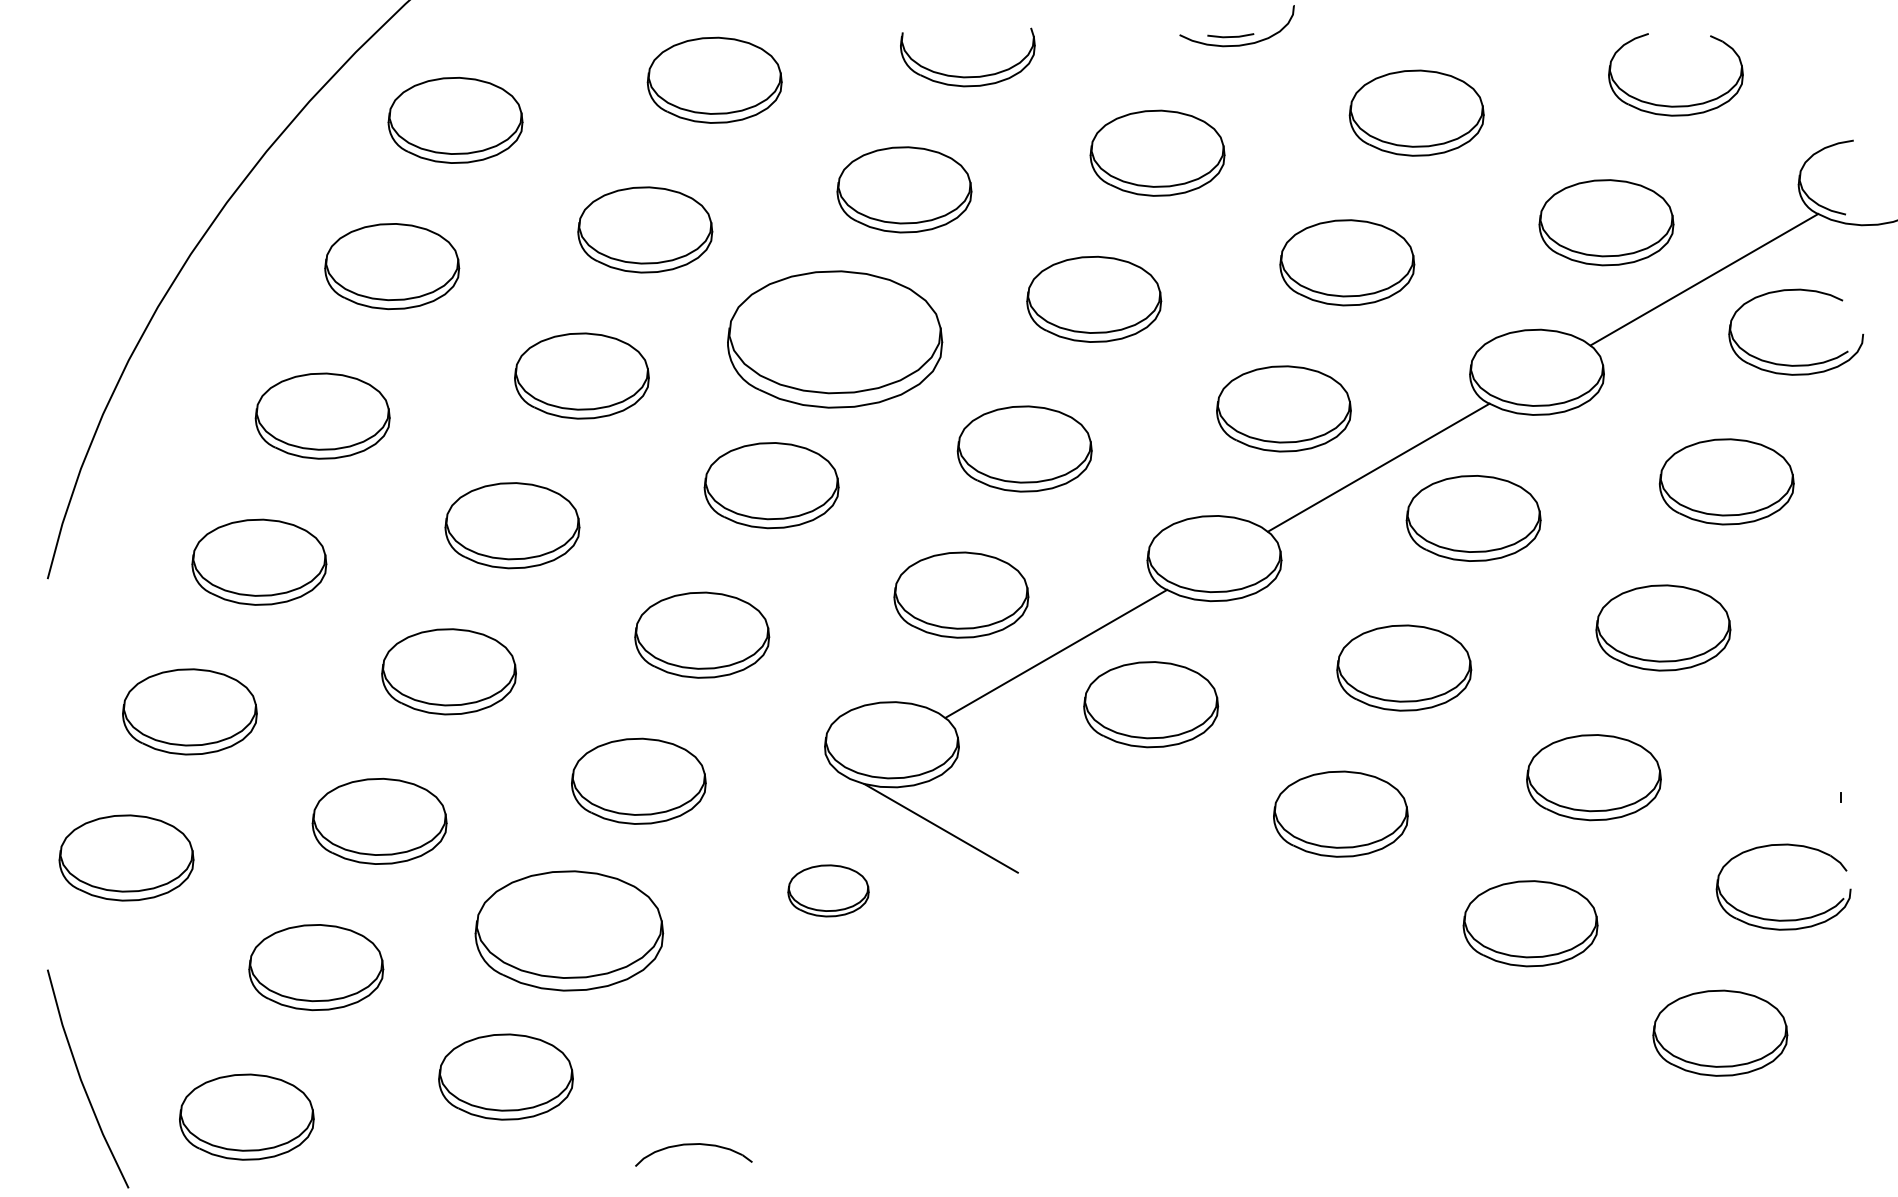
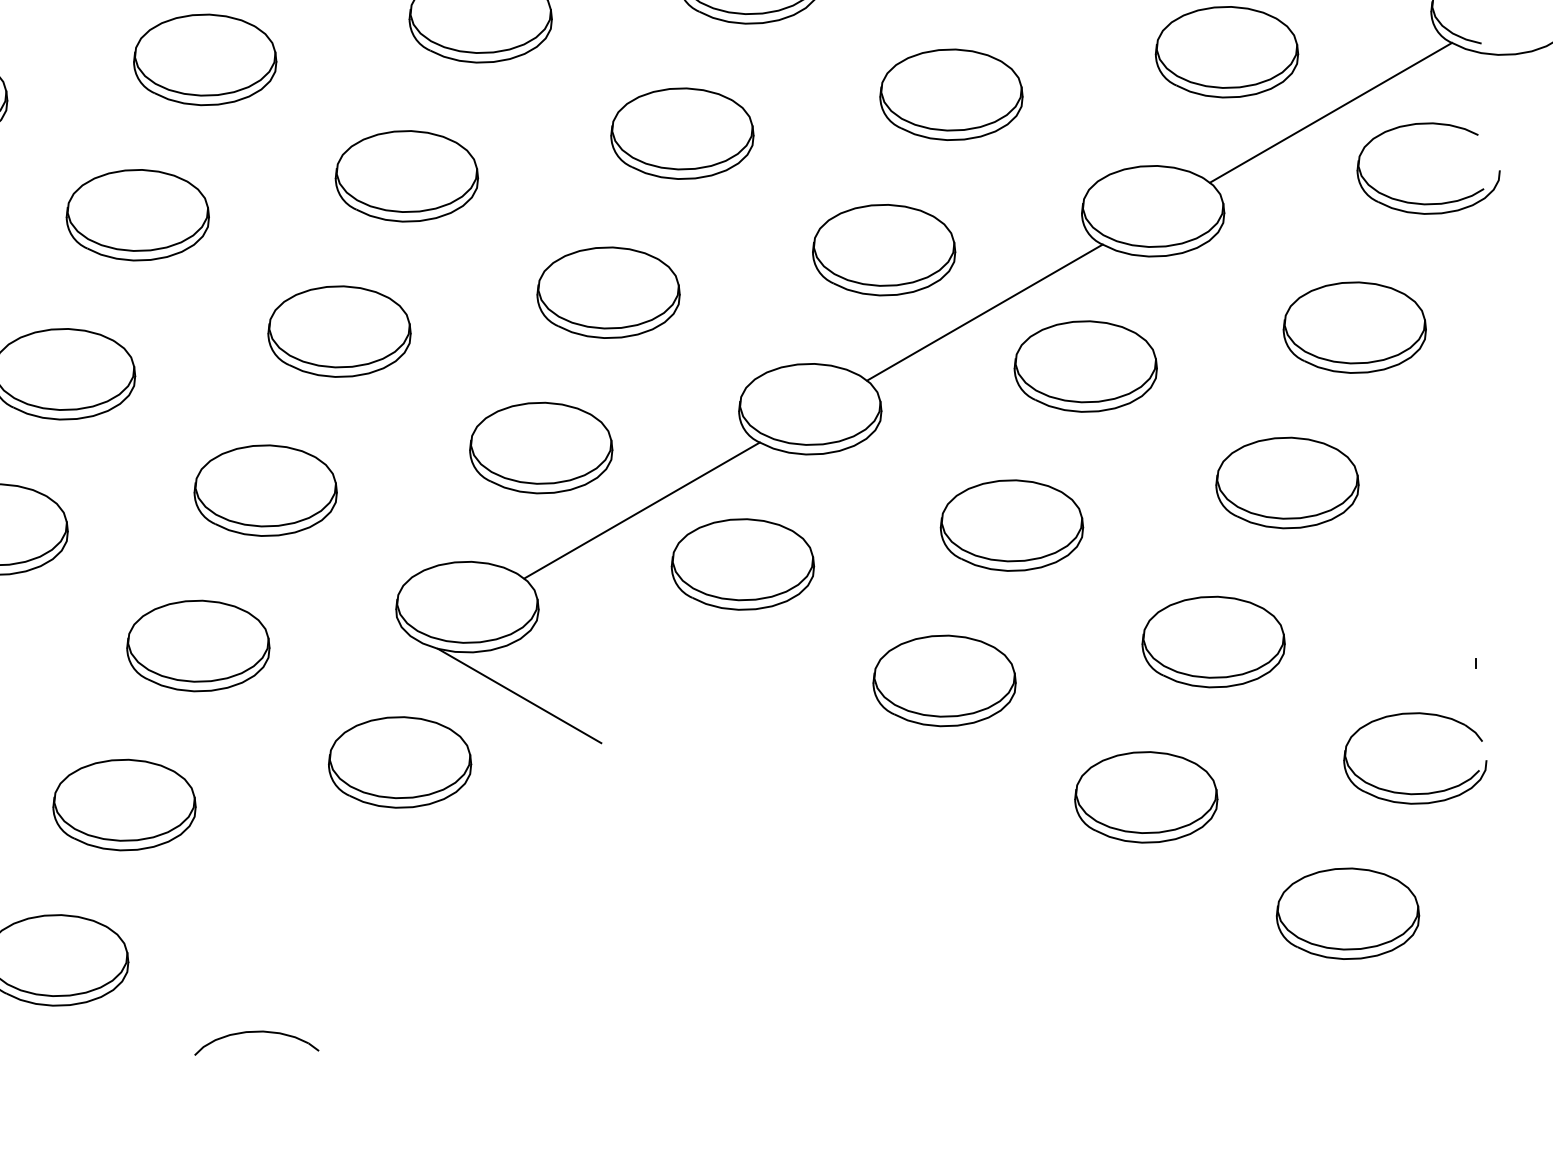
part: (834, 339) -> (406, 176), size x0.62
part: (828, 890) -> (399, 762), size x1.67
part: (569, 930) -> (124, 804), size x0.71

